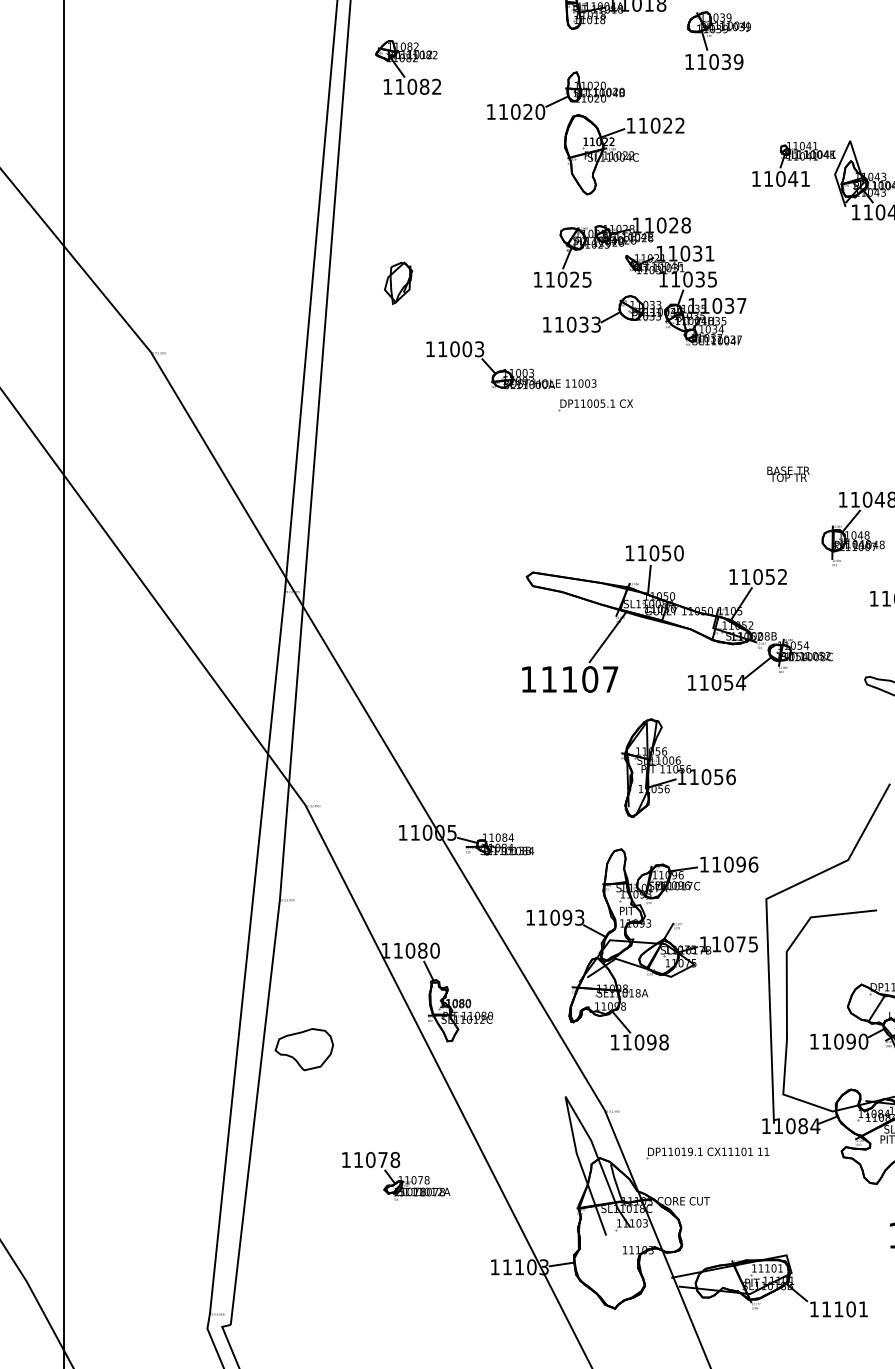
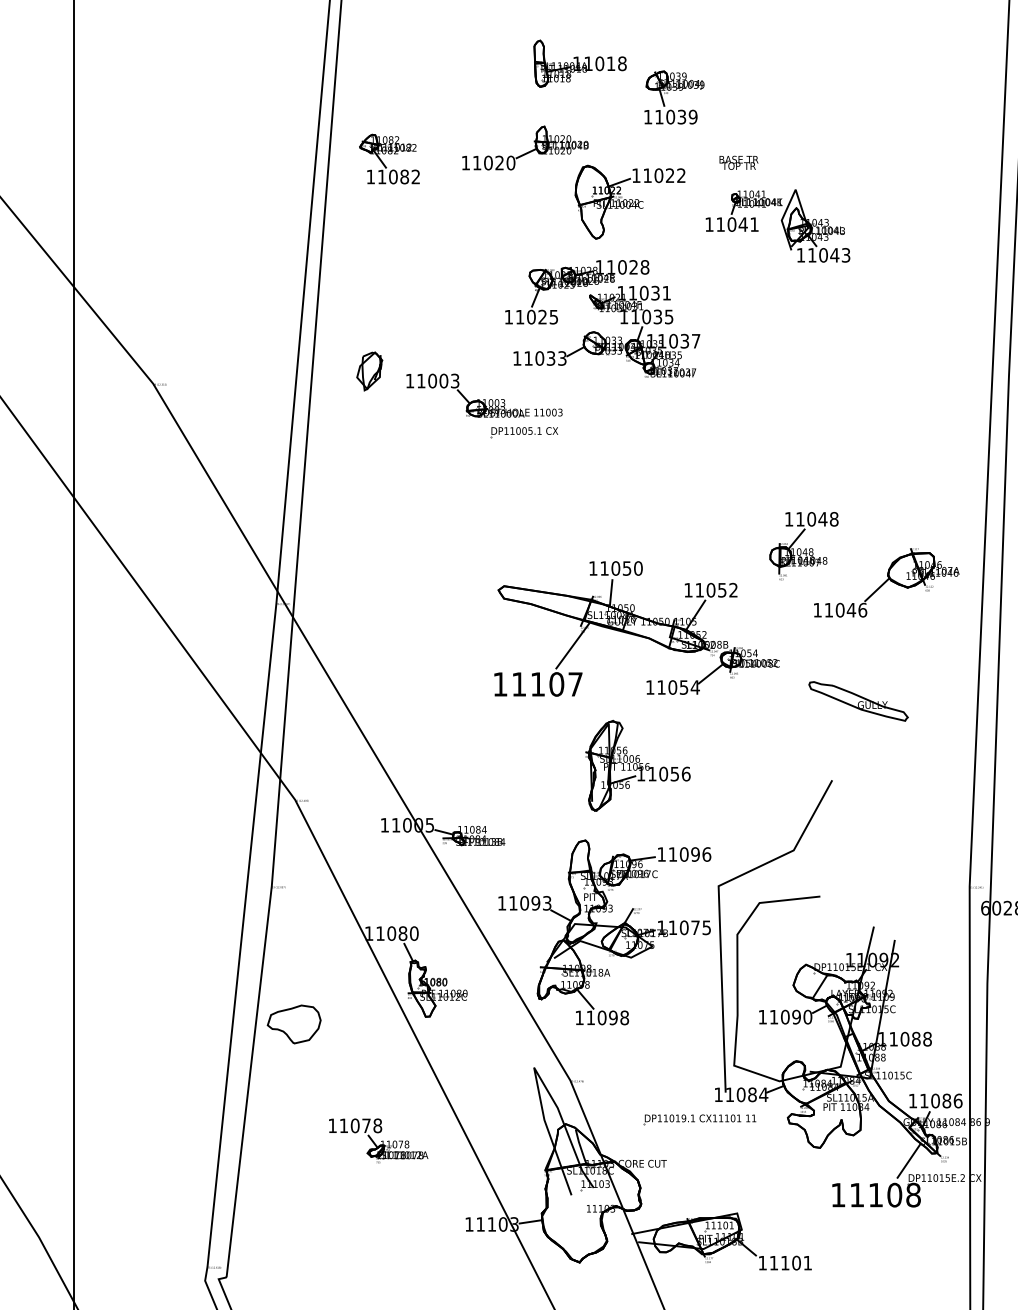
part: (408, 66) -> (389, 158), moved
part: (623, 153) -> (629, 201), moved
part: (398, 283) -> (369, 371), moved
part: (596, 405) -> (524, 432), moved
text: (787, 473) -> (738, 162), moved
part: (707, 1153) -> (699, 1119), moved

